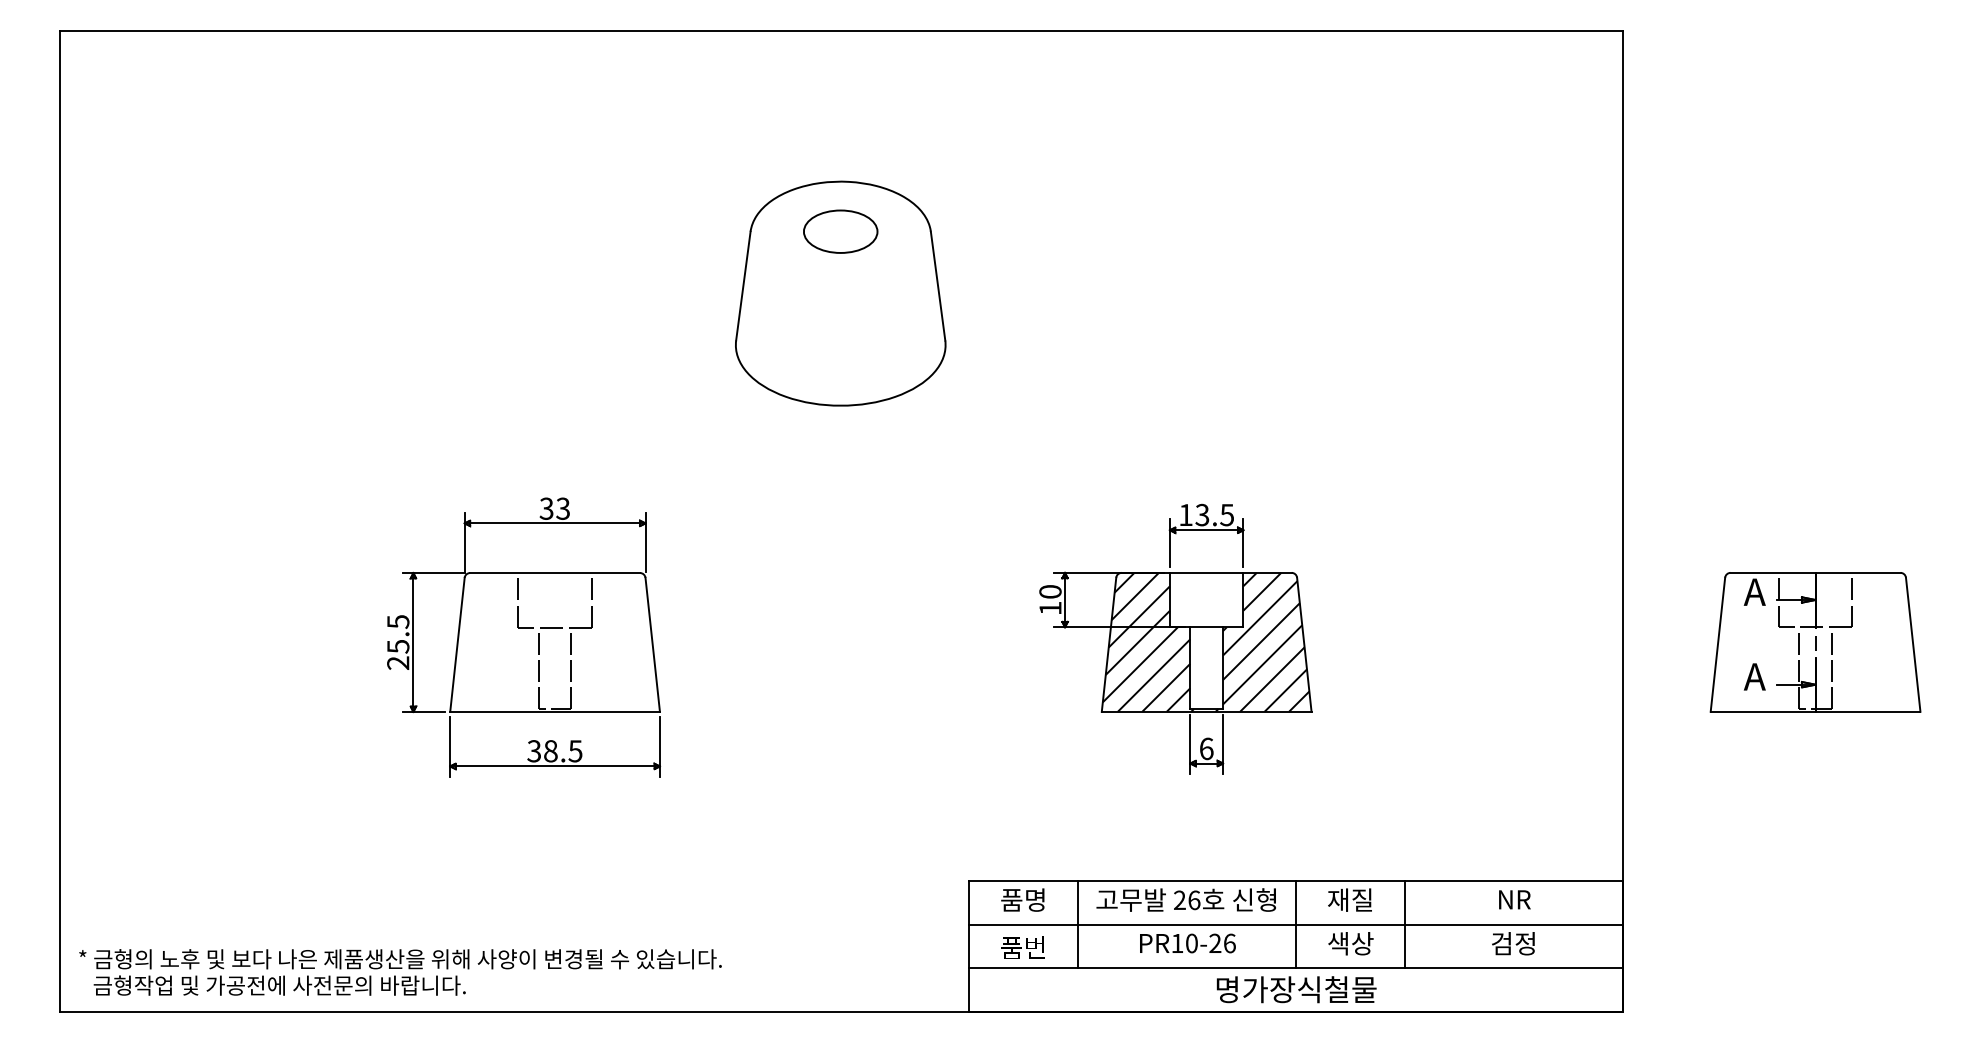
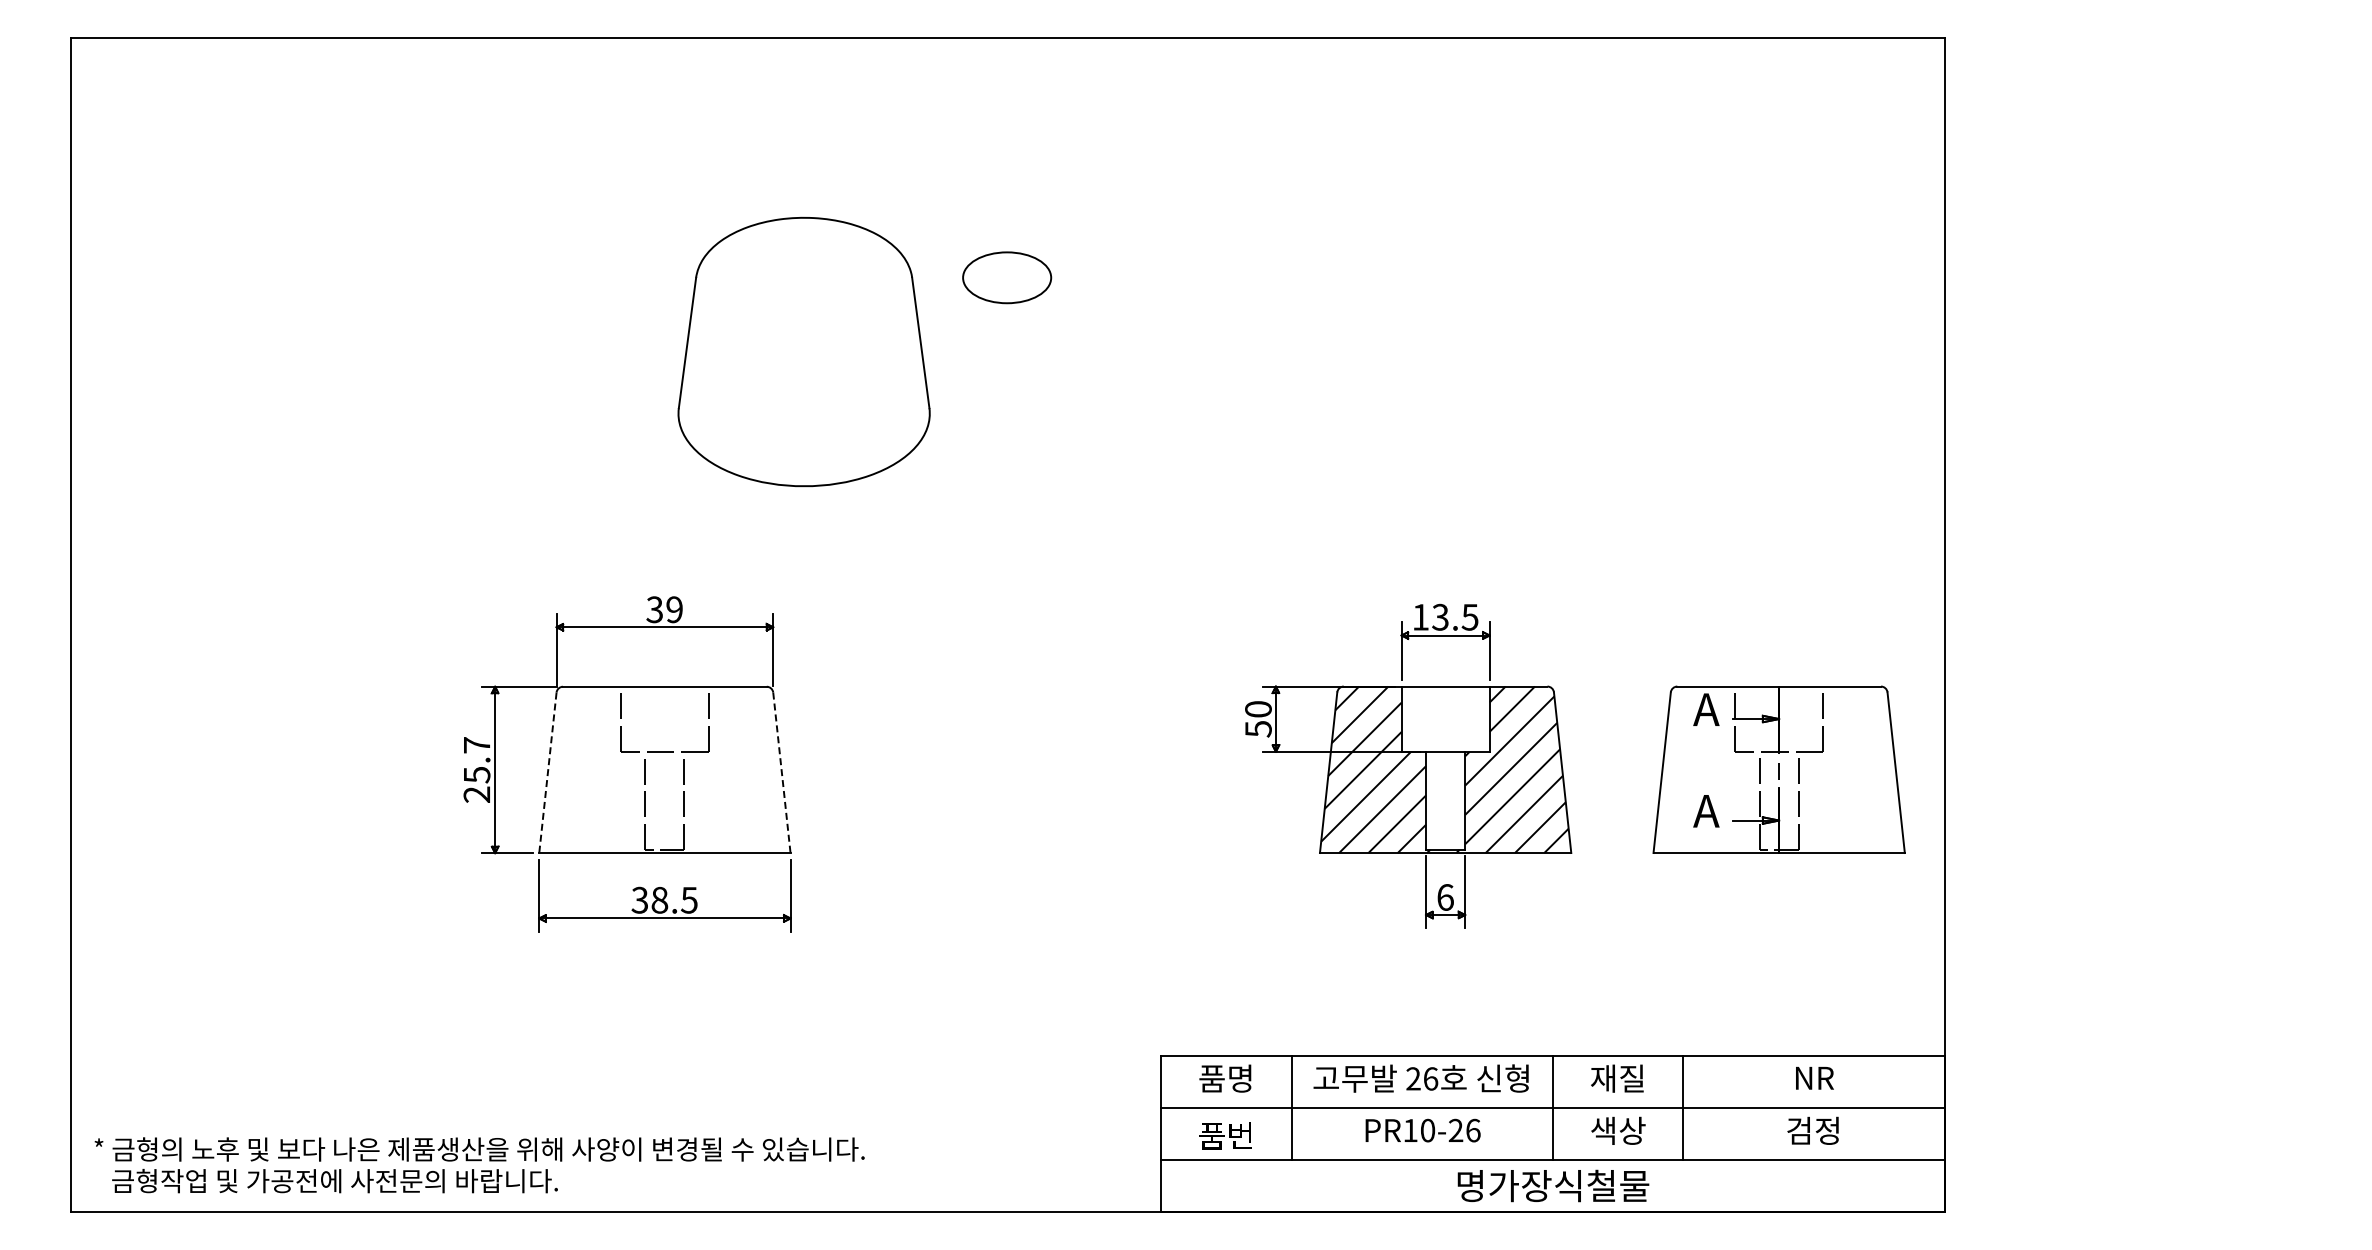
part: (840, 293) -> (803, 351), moved
text: (563, 508) -> (674, 609), 33 -> 39
text: (1050, 608) -> (1258, 729), 10 -> 50
text: (398, 622) -> (477, 745), 25.5 -> 25.7
part: (1815, 642) -> (1778, 769), moved
line: (457, 644) -> (547, 772), solid -> dashed
line: (652, 644) -> (781, 772), solid -> dashed

